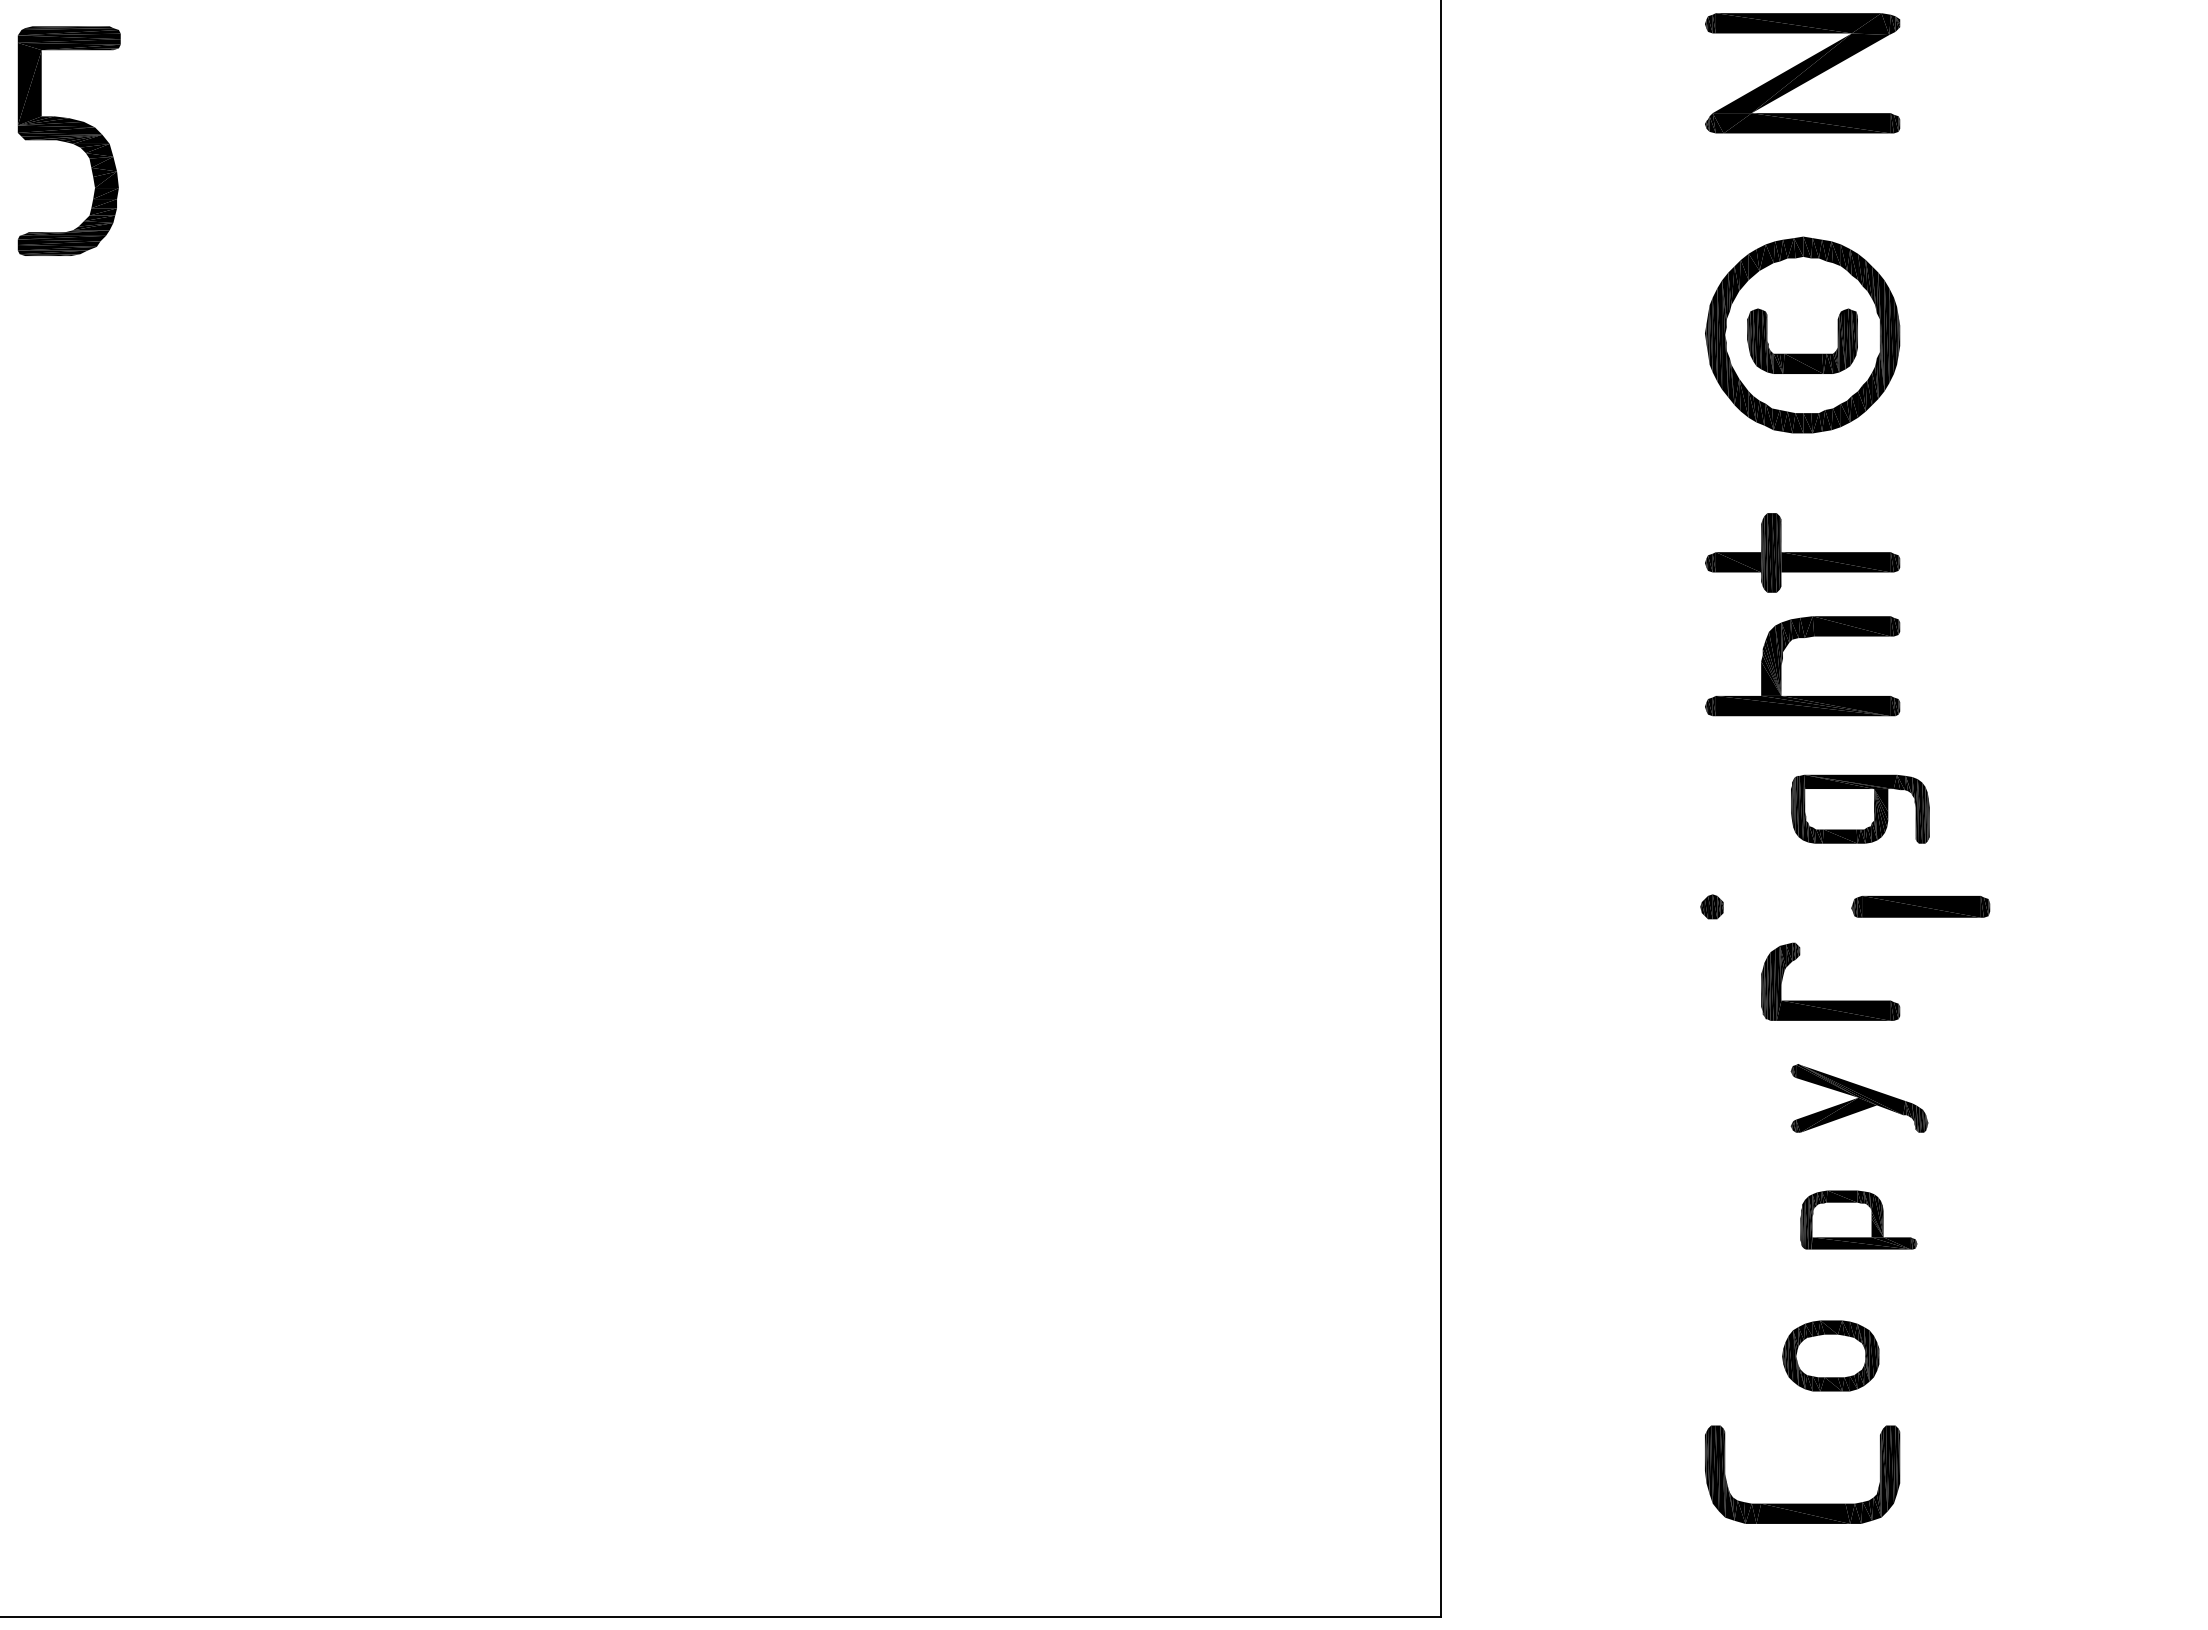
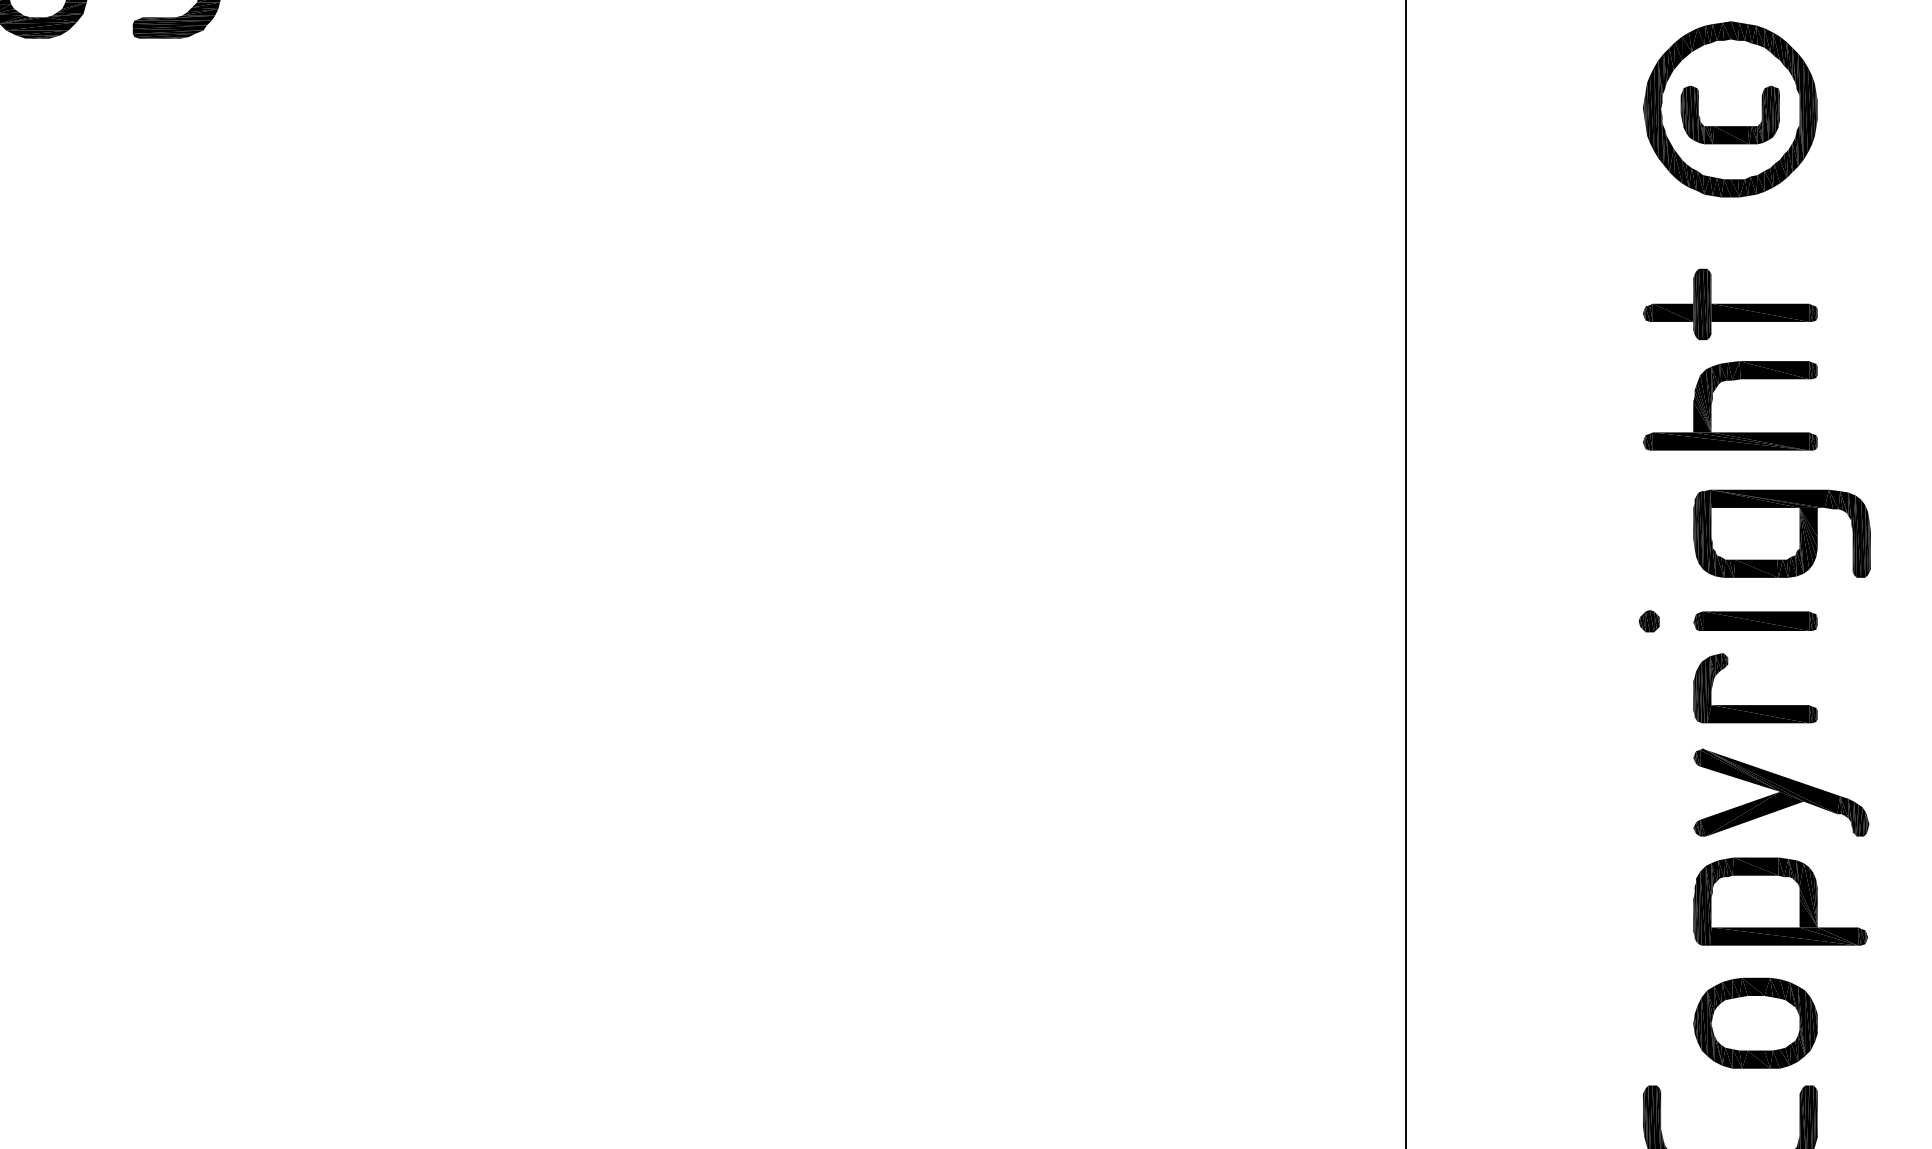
part: (1860, 809) -> (1782, 534), size x1.43
part: (1920, 906) -> (1755, 620), moved
part: (1859, 1098) -> (1781, 792), size x1.43
part: (1858, 1219) -> (1780, 901), size x1.67
part: (1830, 1355) -> (1755, 1022), size x1.43

